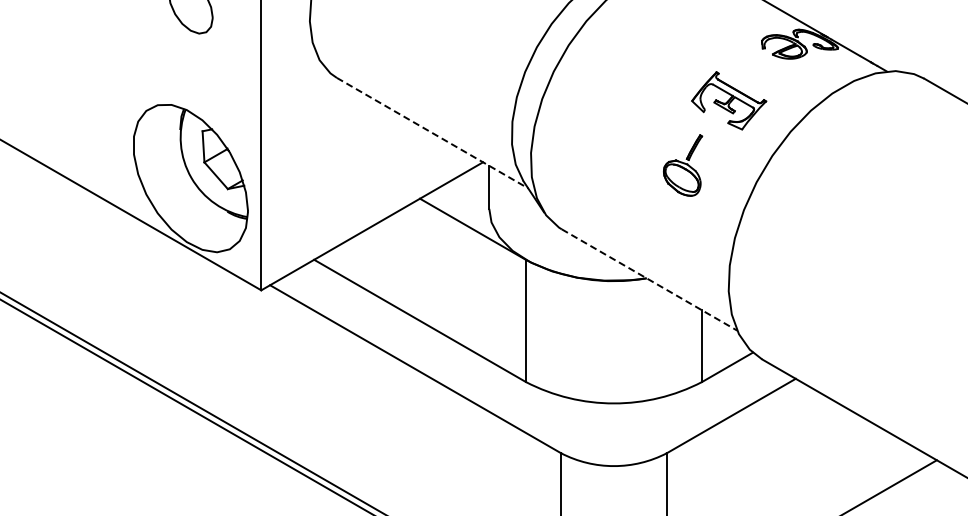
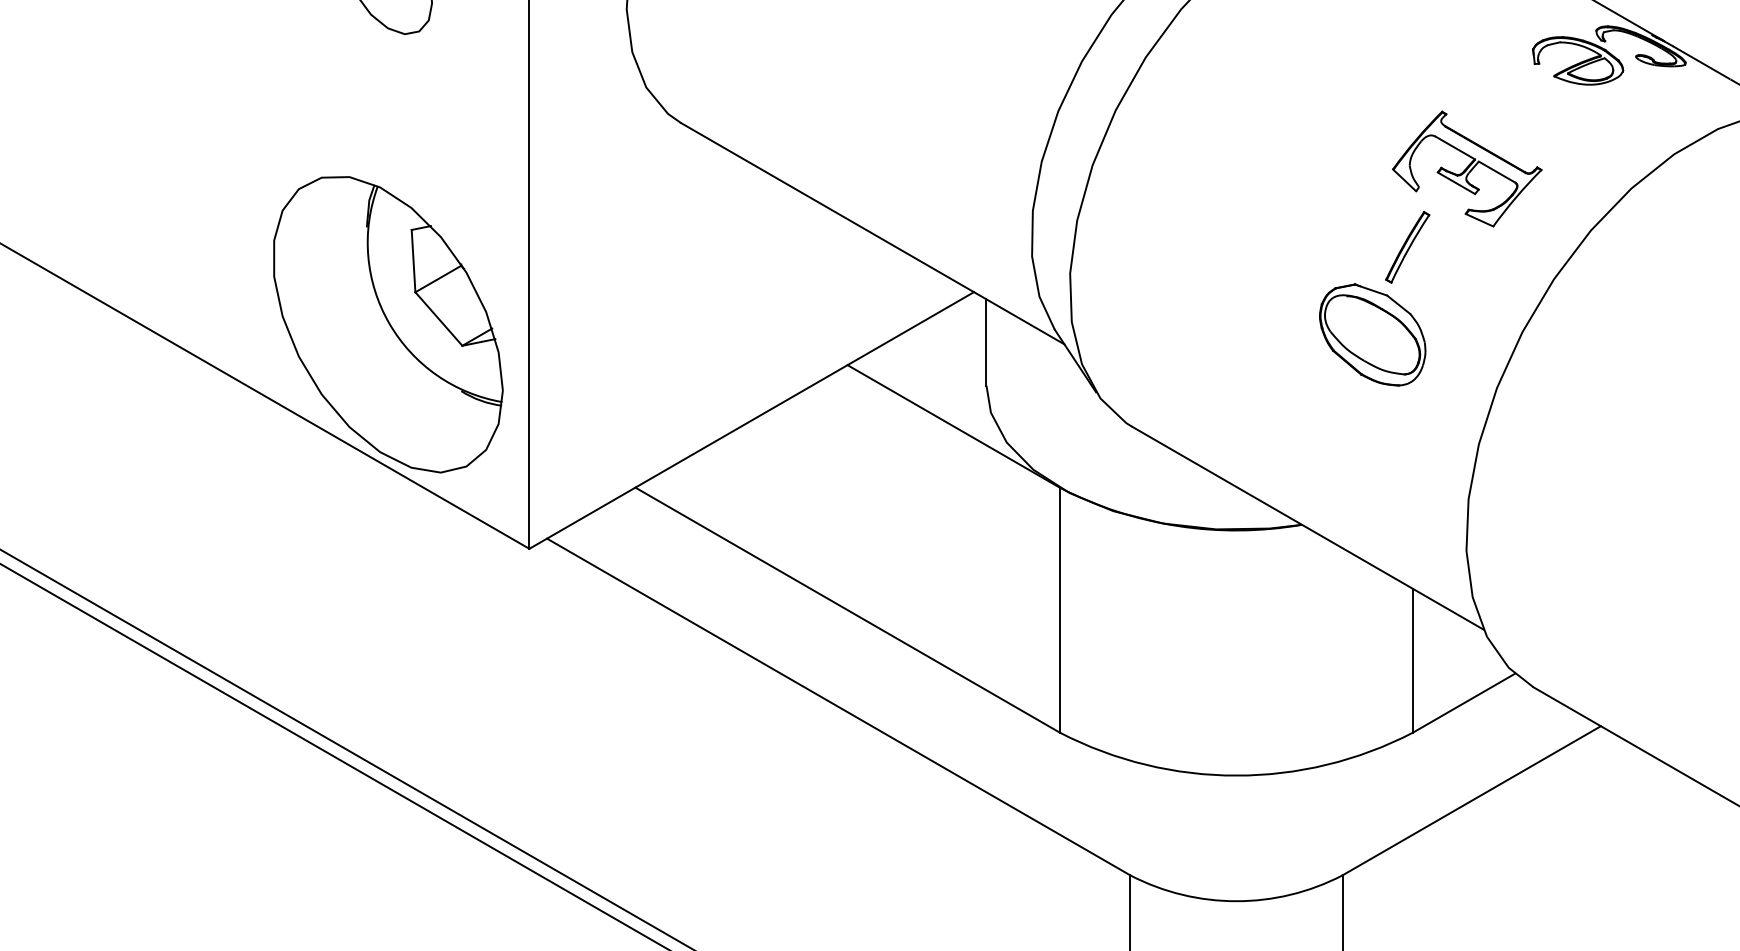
line: (432, 133) -> (872, 234), dashed -> solid
part: (682, 165) -> (1373, 298), size x1.43
line: (649, 280) -> (1307, 529), dashed -> solid

